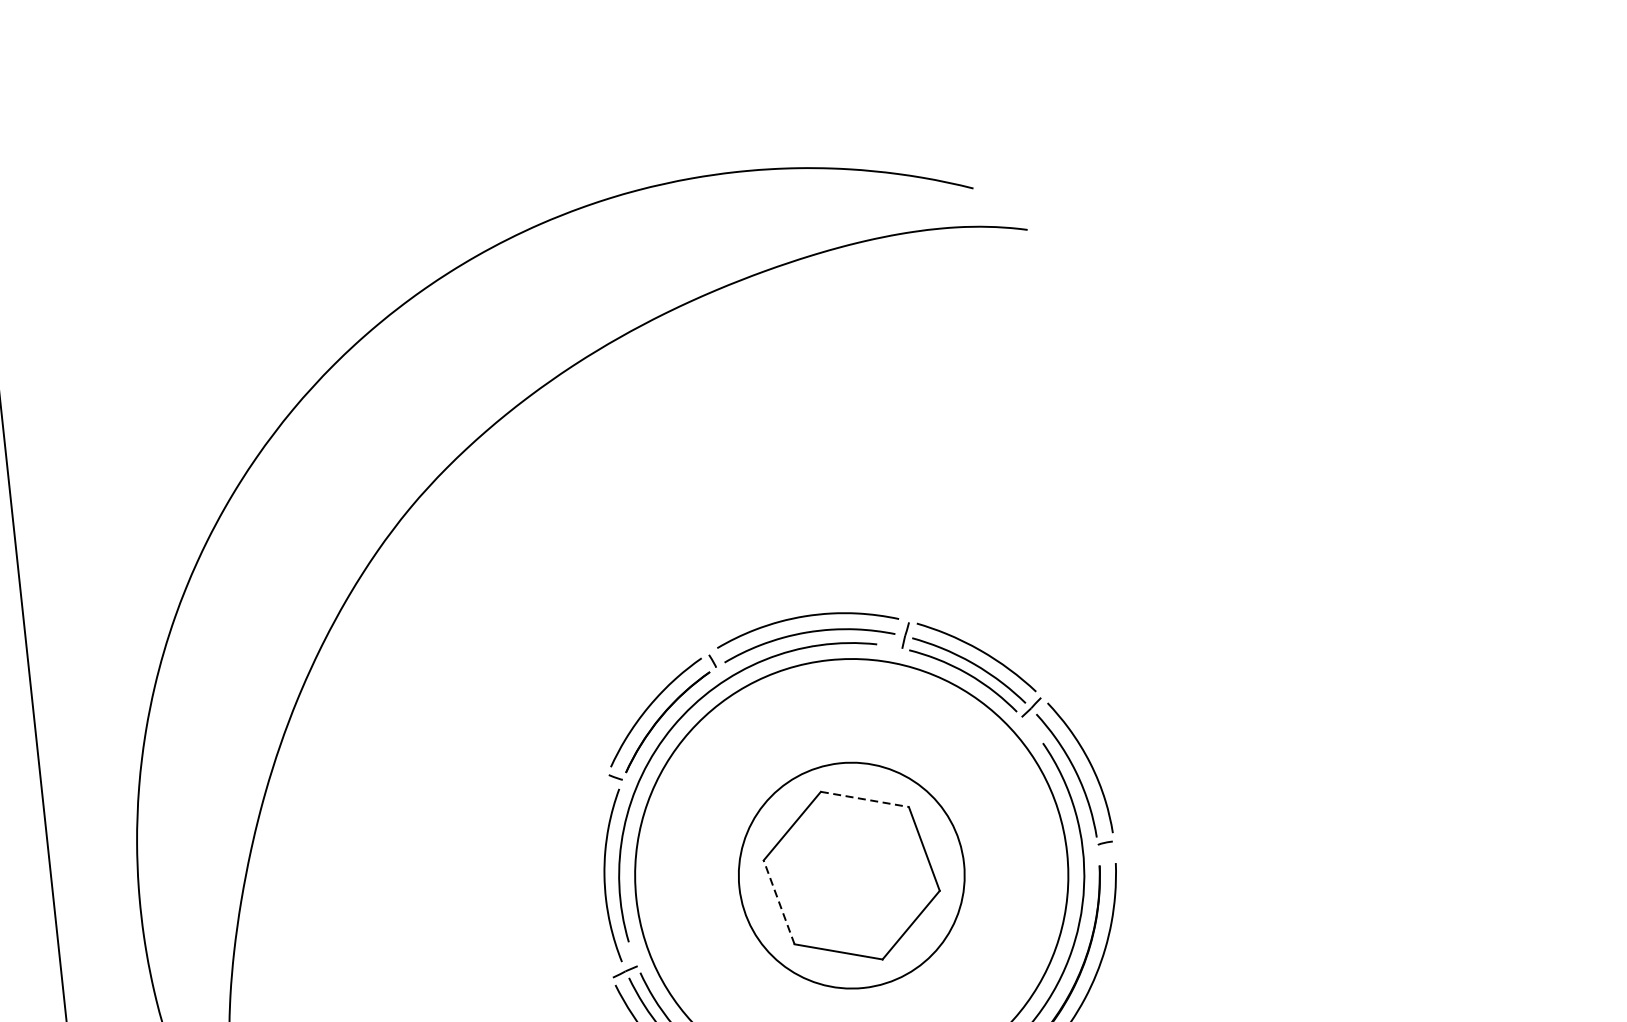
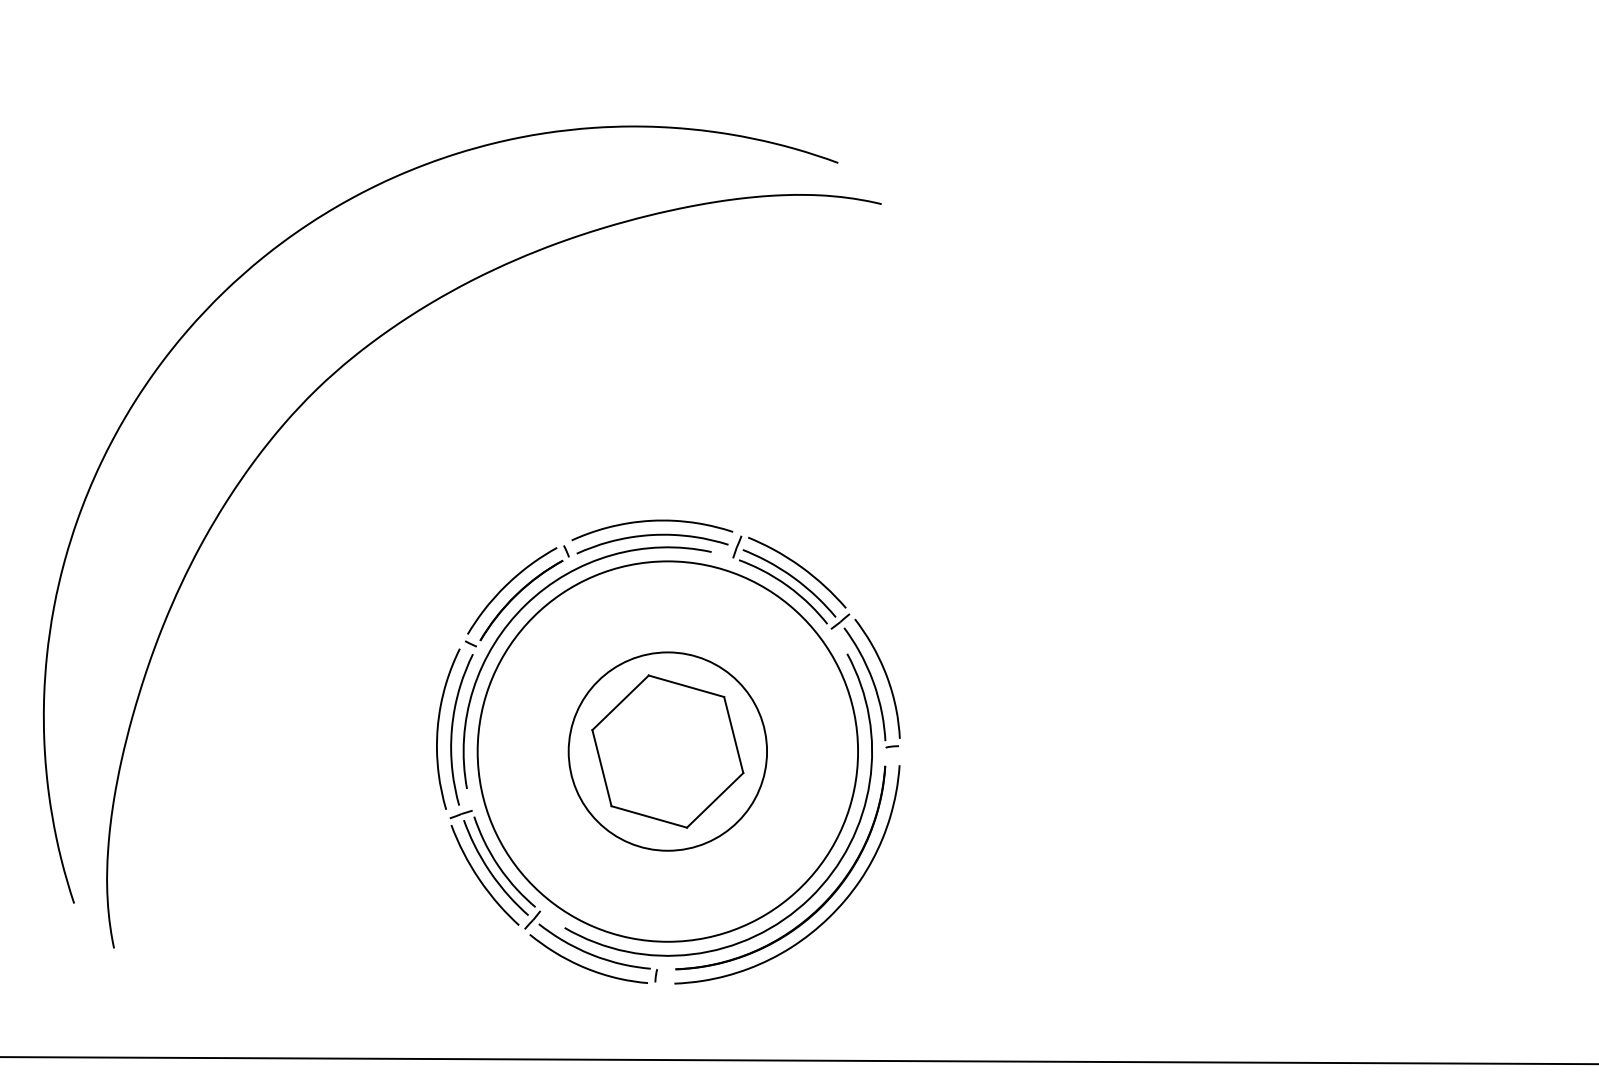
line: (864, 799) -> (686, 686), dashed -> solid
curve: (589, 877) -> (438, 728), added
line: (778, 901) -> (601, 767), dashed -> solid

